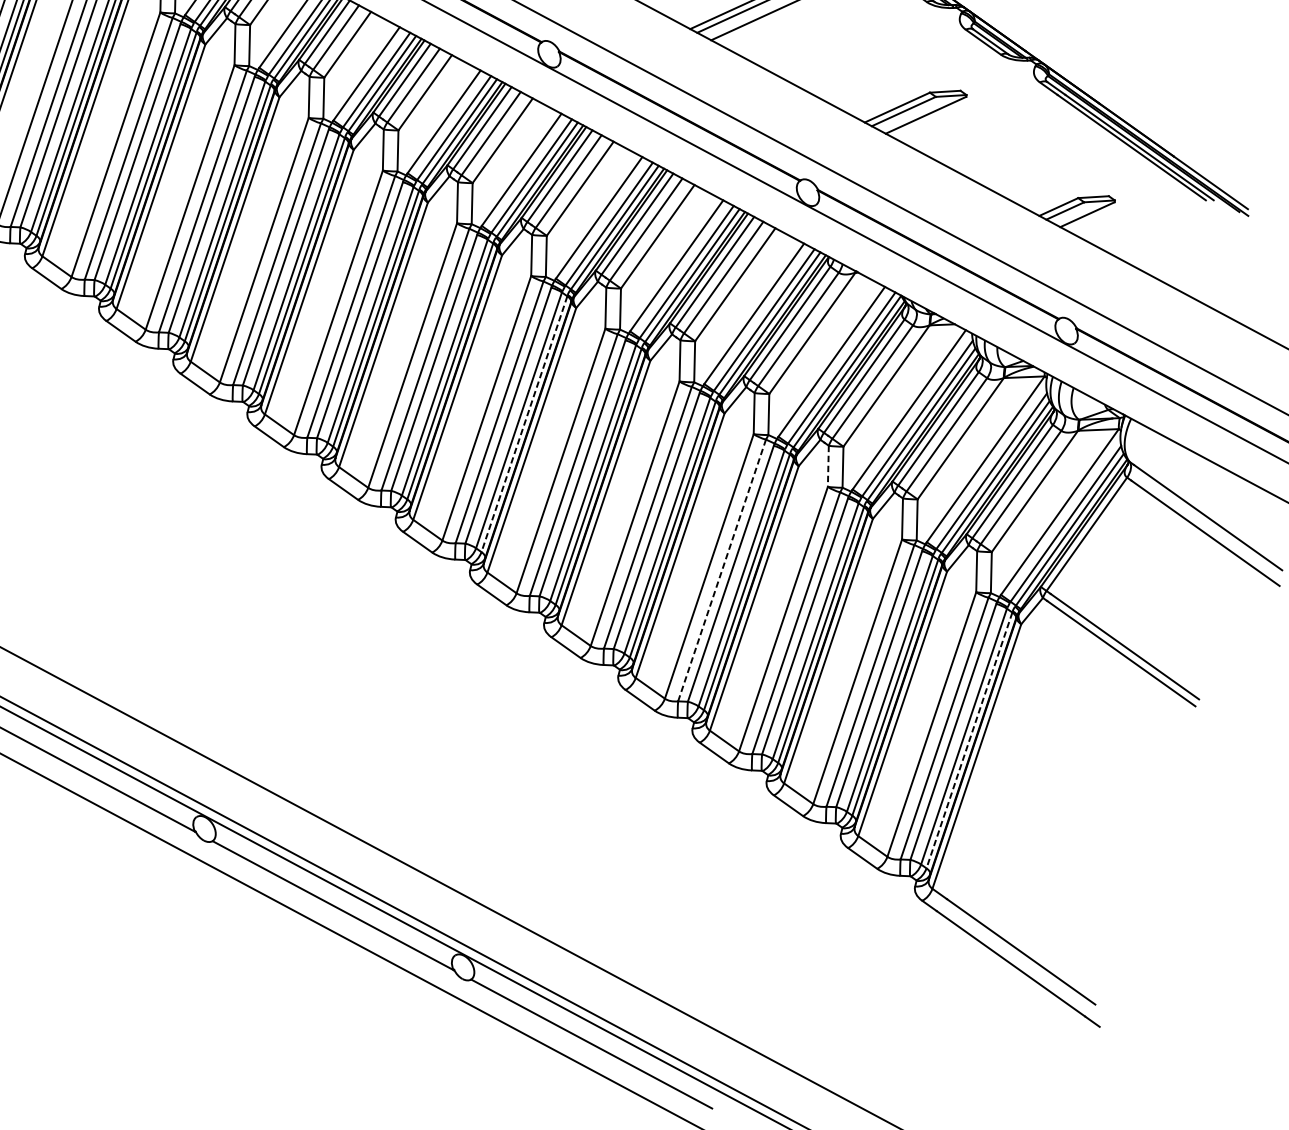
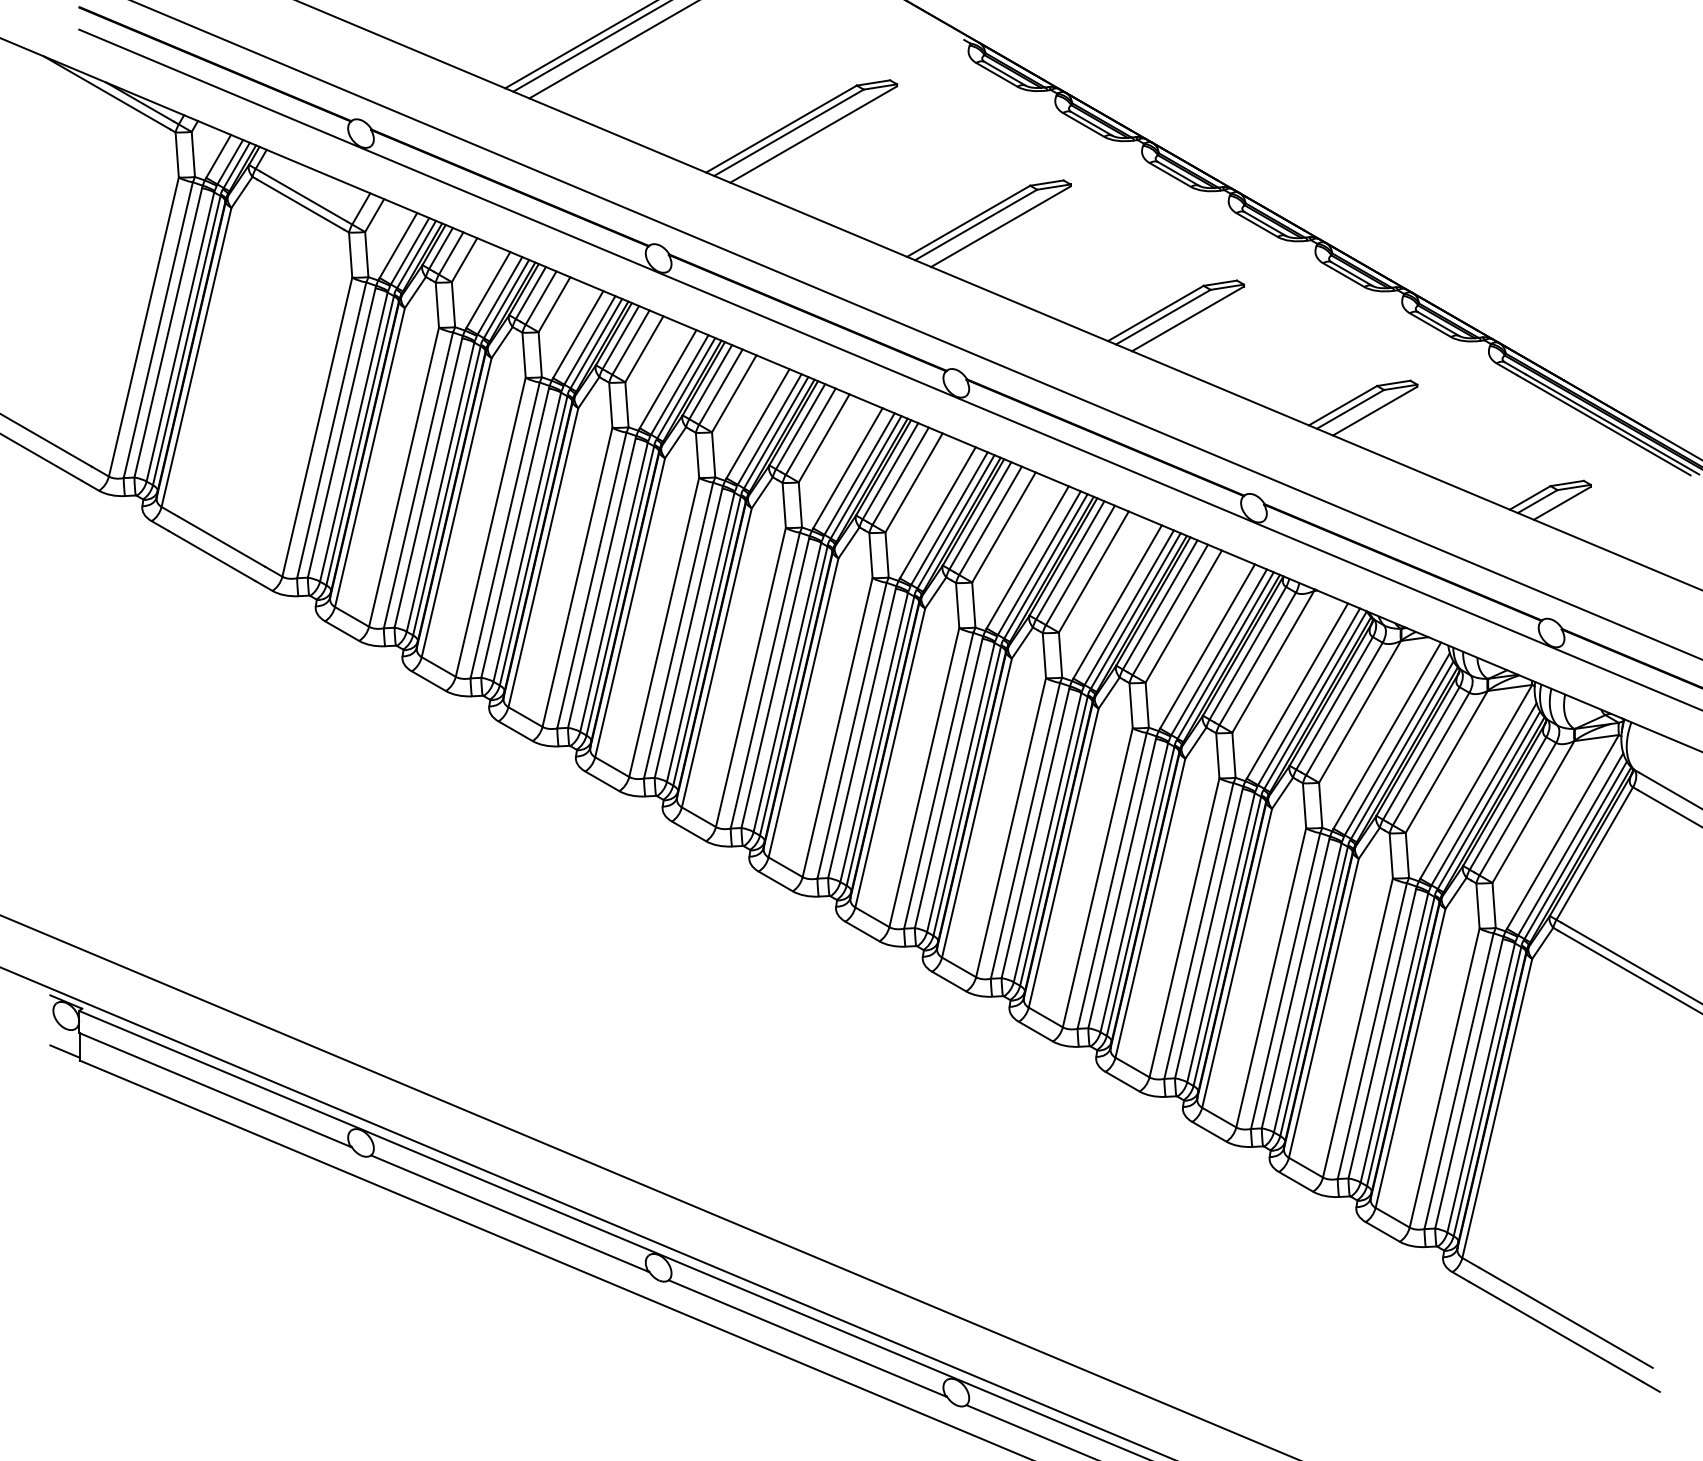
line: (524, 424) -> (967, 791), dashed -> solid
line: (828, 465) -> (1304, 805), dashed -> solid
line: (721, 570) -> (1198, 930), dashed -> solid
line: (969, 741) -> (1487, 1092), dashed -> solid

